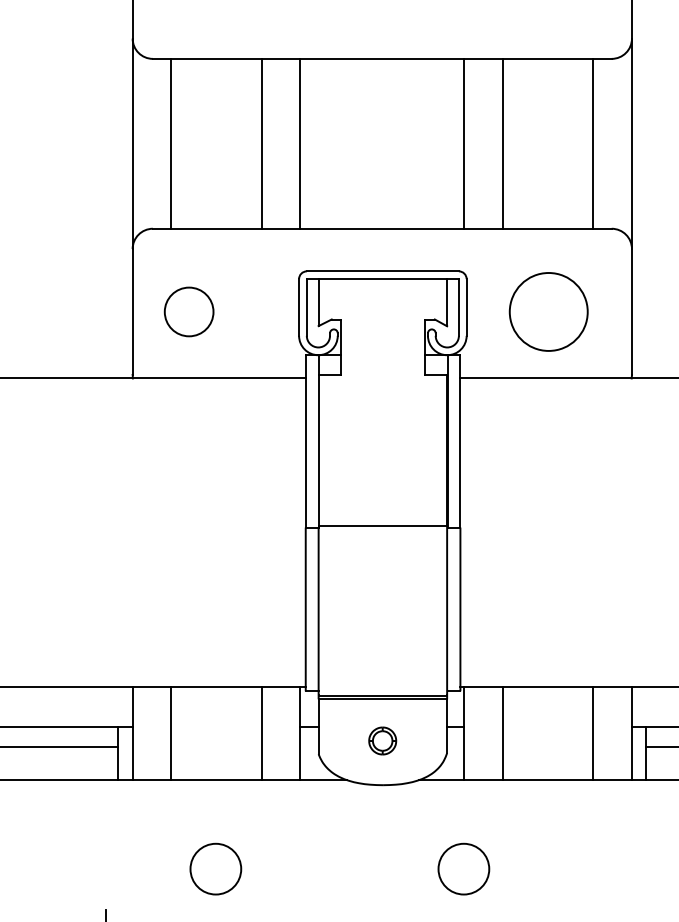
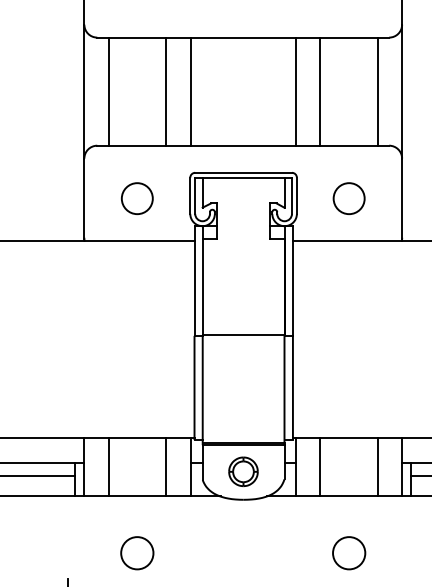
circle: (187, 311) -> (136, 198), moved
circle: (547, 311) -> (348, 198), size x0.62
part: (382, 740) -> (243, 471), size x1.67
circle: (464, 869) -> (349, 553), moved

